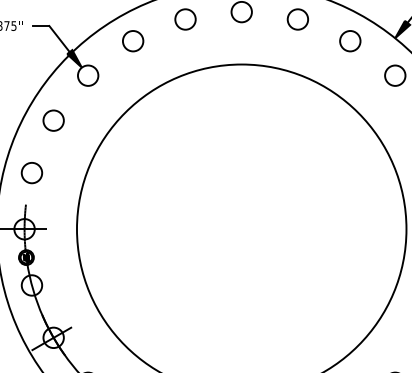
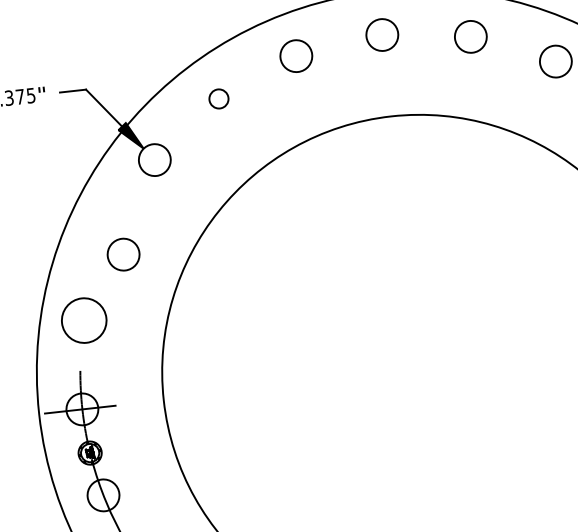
circle: (133, 41) -> (219, 99), size x0.6
circle: (53, 120) -> (123, 254), moved
circle: (31, 173) -> (83, 321), size x1.4

